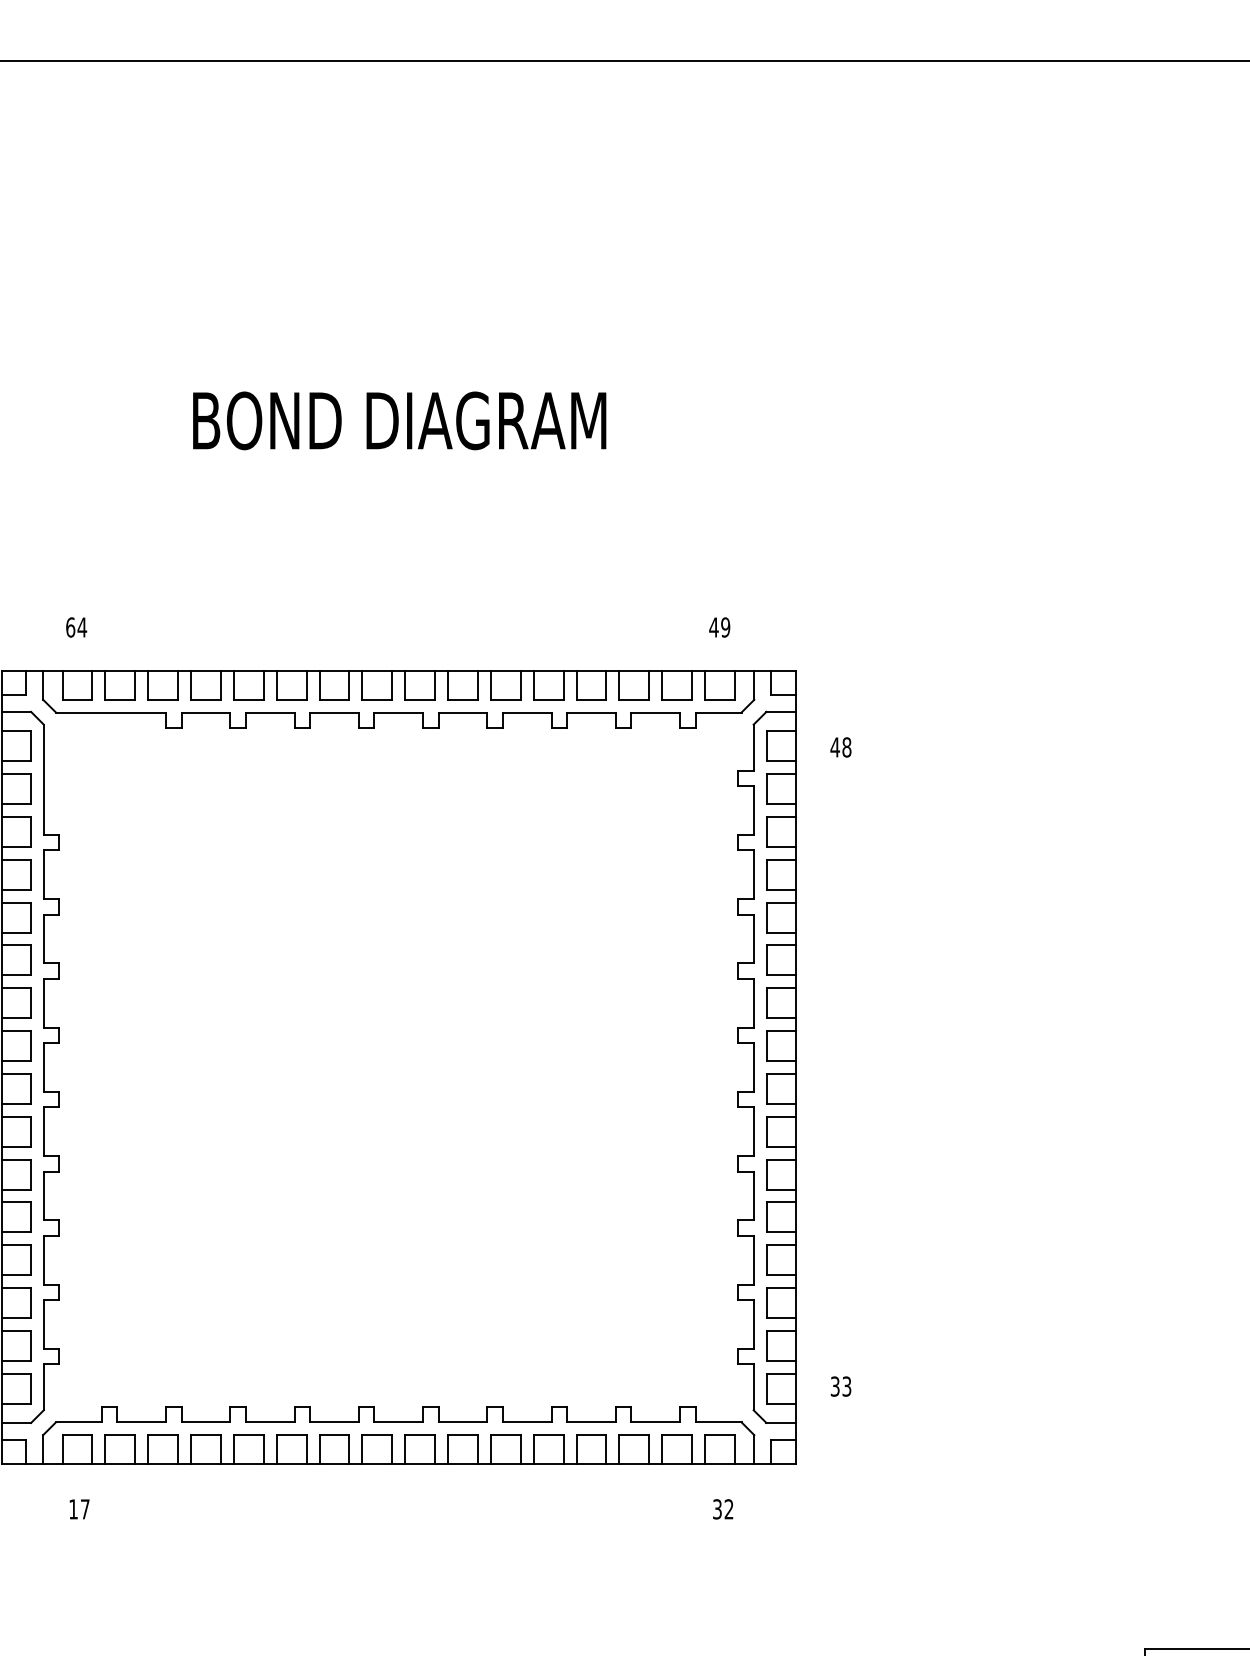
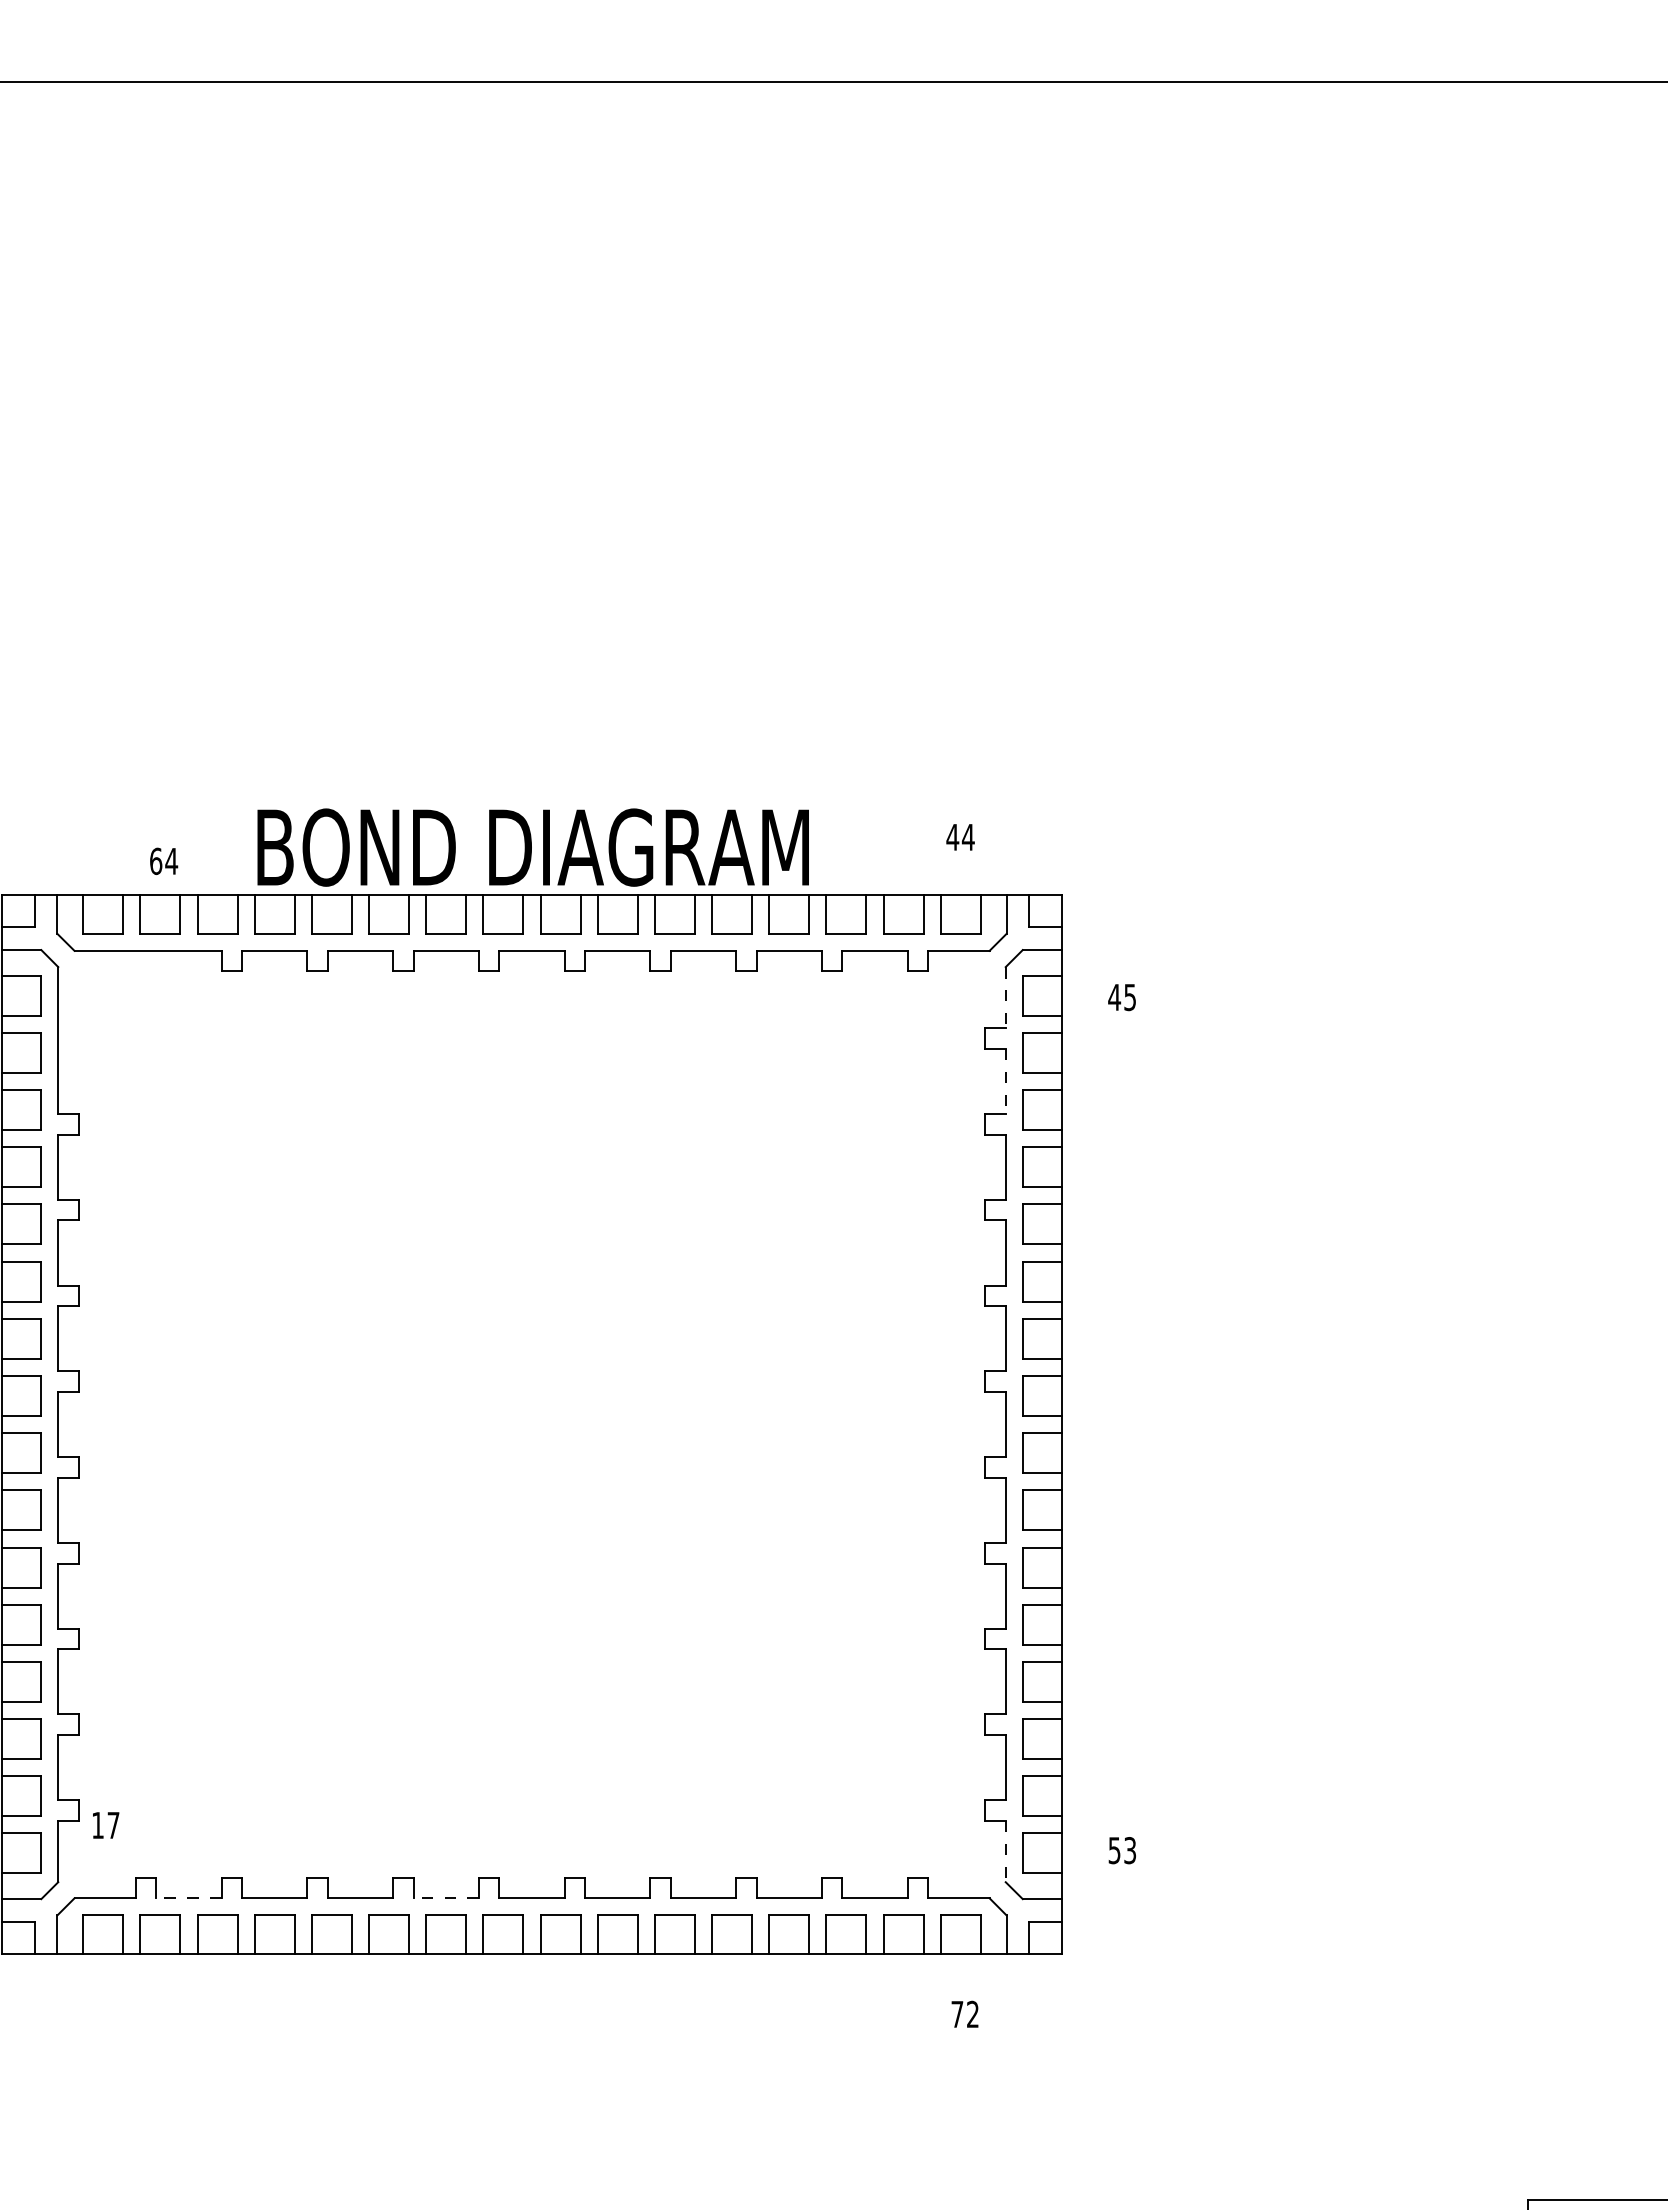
text: (399, 420) -> (532, 847), moved
text: (76, 626) -> (164, 860), moved
text: (725, 626) -> (967, 836), 49 -> 44
line: (753, 747) -> (1005, 997), solid -> dashed
text: (847, 747) -> (1130, 997), 48 -> 45
line: (753, 810) -> (1005, 1081), solid -> dashed
text: (835, 1386) -> (1114, 1850), 33 -> 53
line: (753, 1387) -> (1005, 1851), solid -> dashed
line: (141, 1422) -> (188, 1898), solid -> dashed
line: (334, 1422) -> (446, 1898), solid -> dashed
text: (79, 1509) -> (106, 1825), moved
text: (717, 1509) -> (957, 2014), 32 -> 72

